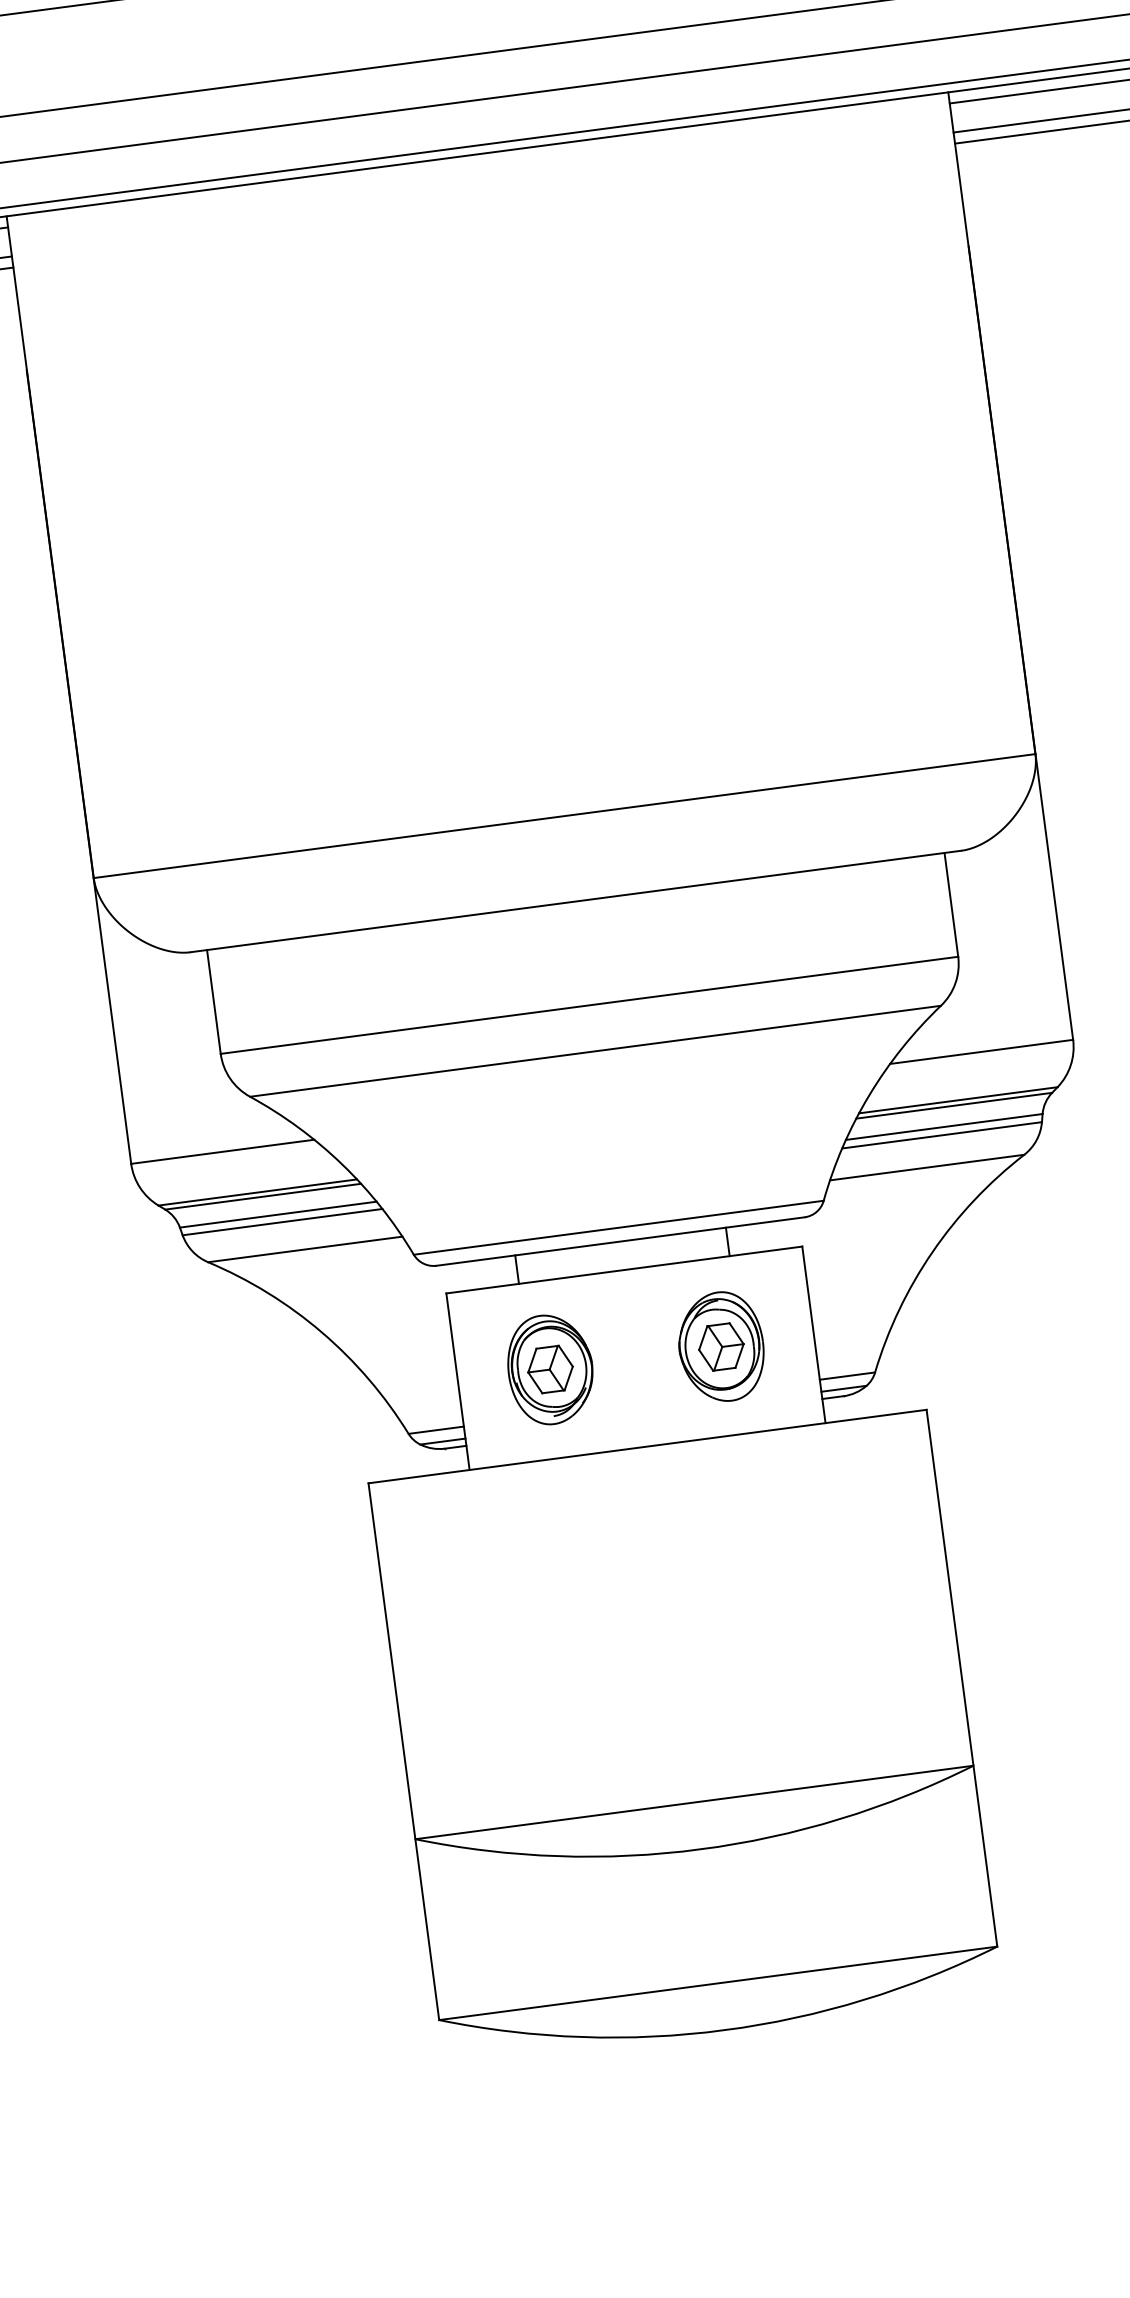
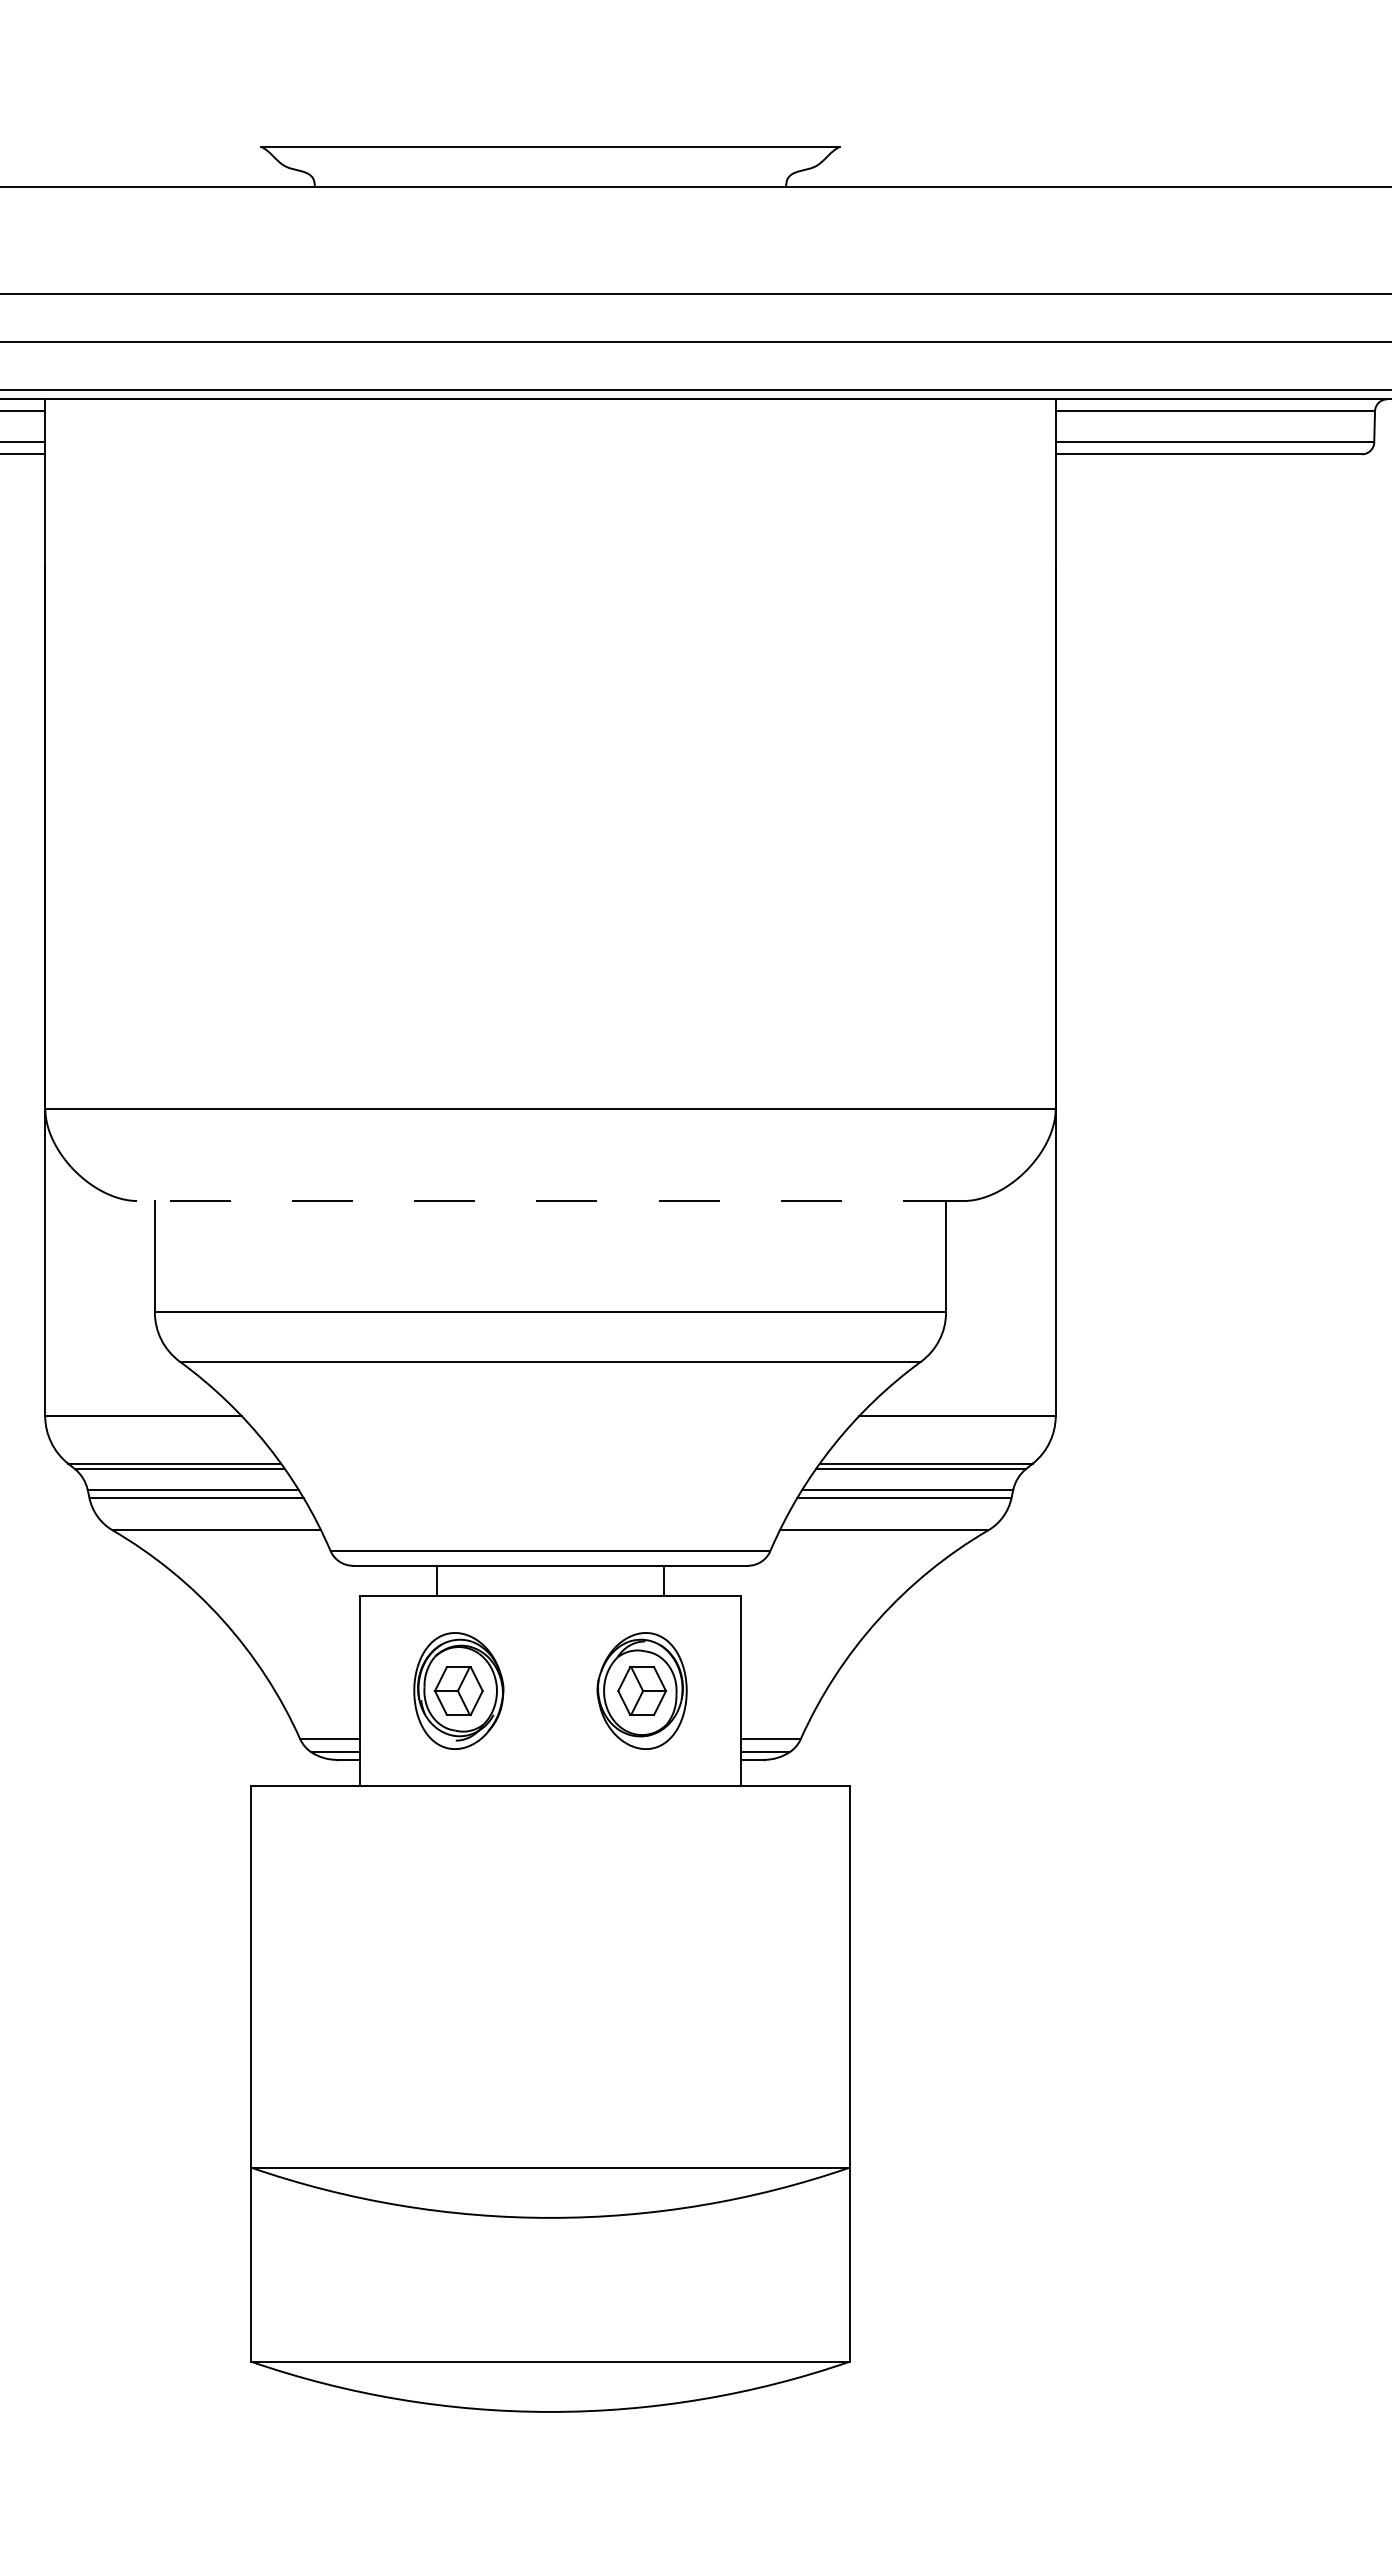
line: (575, 901) -> (550, 1200), solid -> dashed

